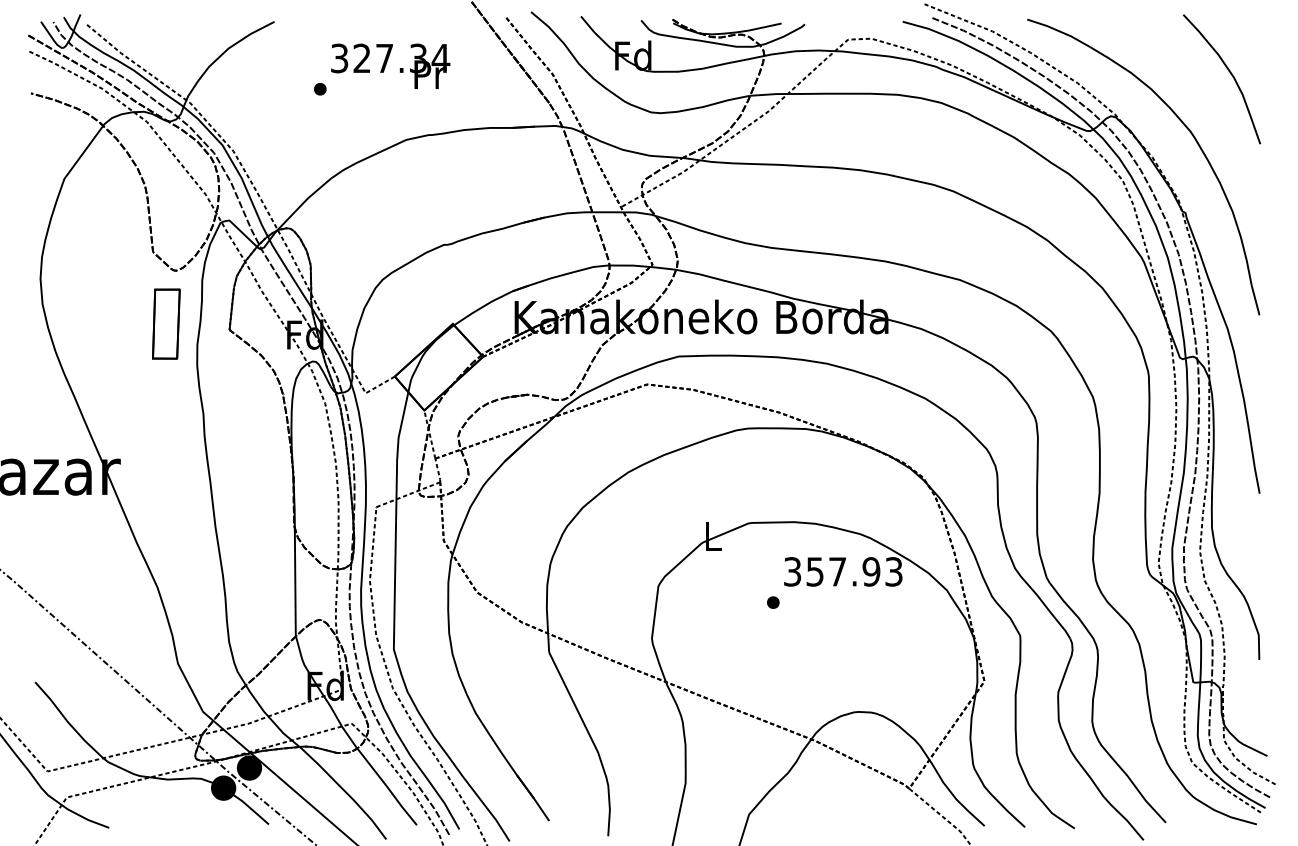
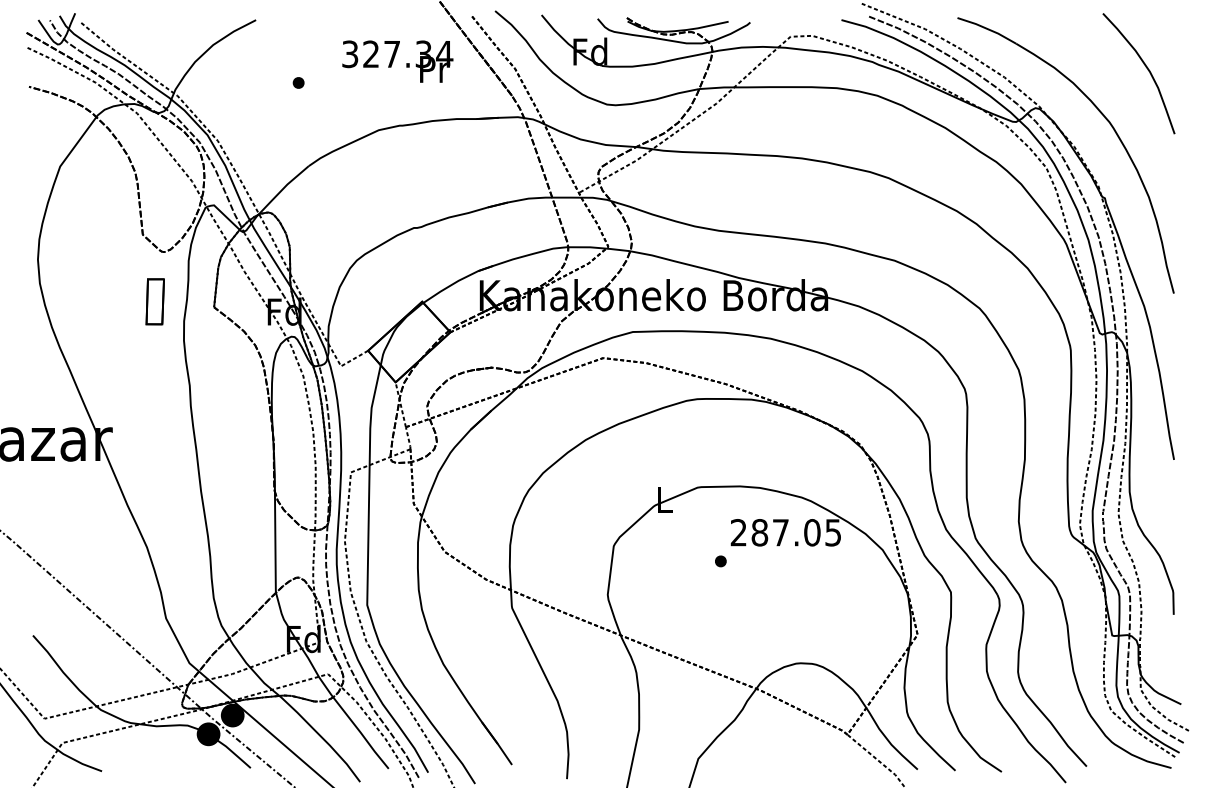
text: (390, 65) -> (397, 60), moved
part: (166, 323) -> (155, 301), size x0.7
text: (843, 571) -> (786, 532), 357.93 -> 287.05

